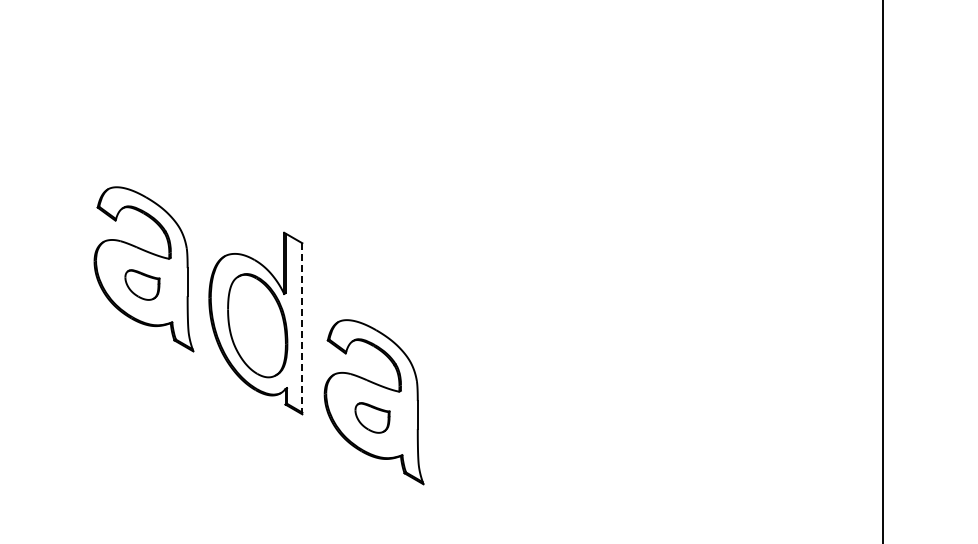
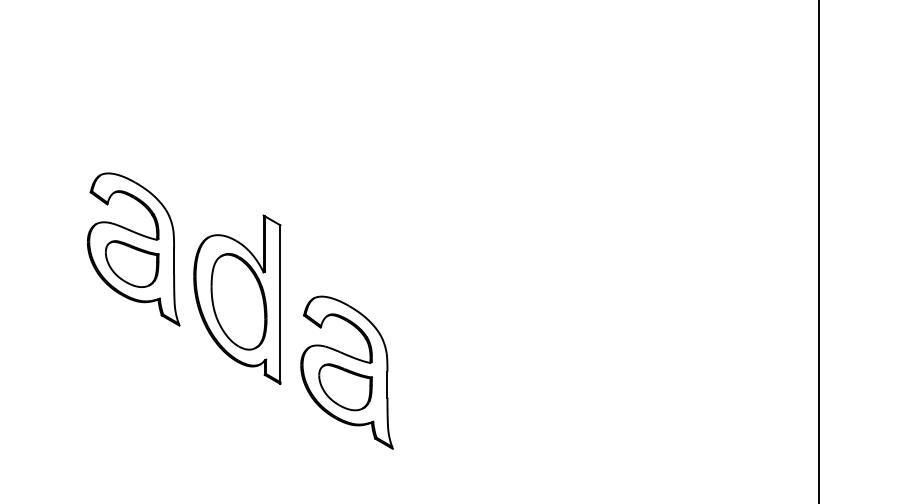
part: (142, 284) -> (132, 263), size x1.67
line: (302, 328) -> (280, 304), dashed -> solid
part: (372, 417) -> (345, 386), size x1.67

